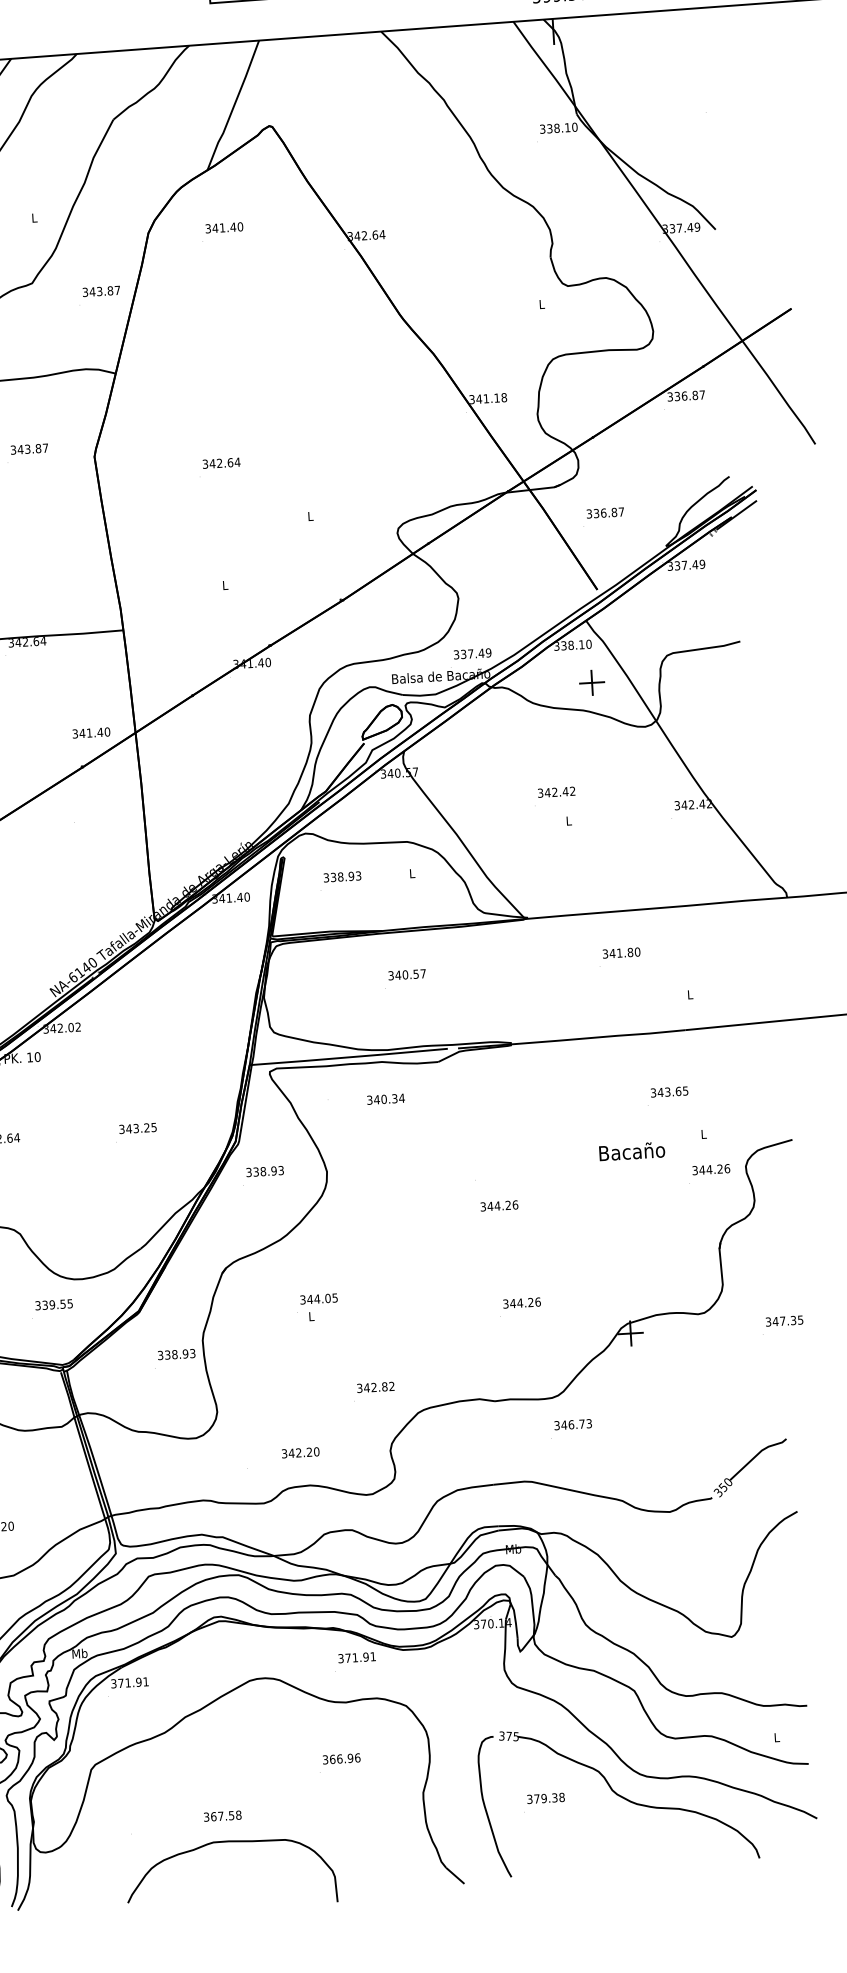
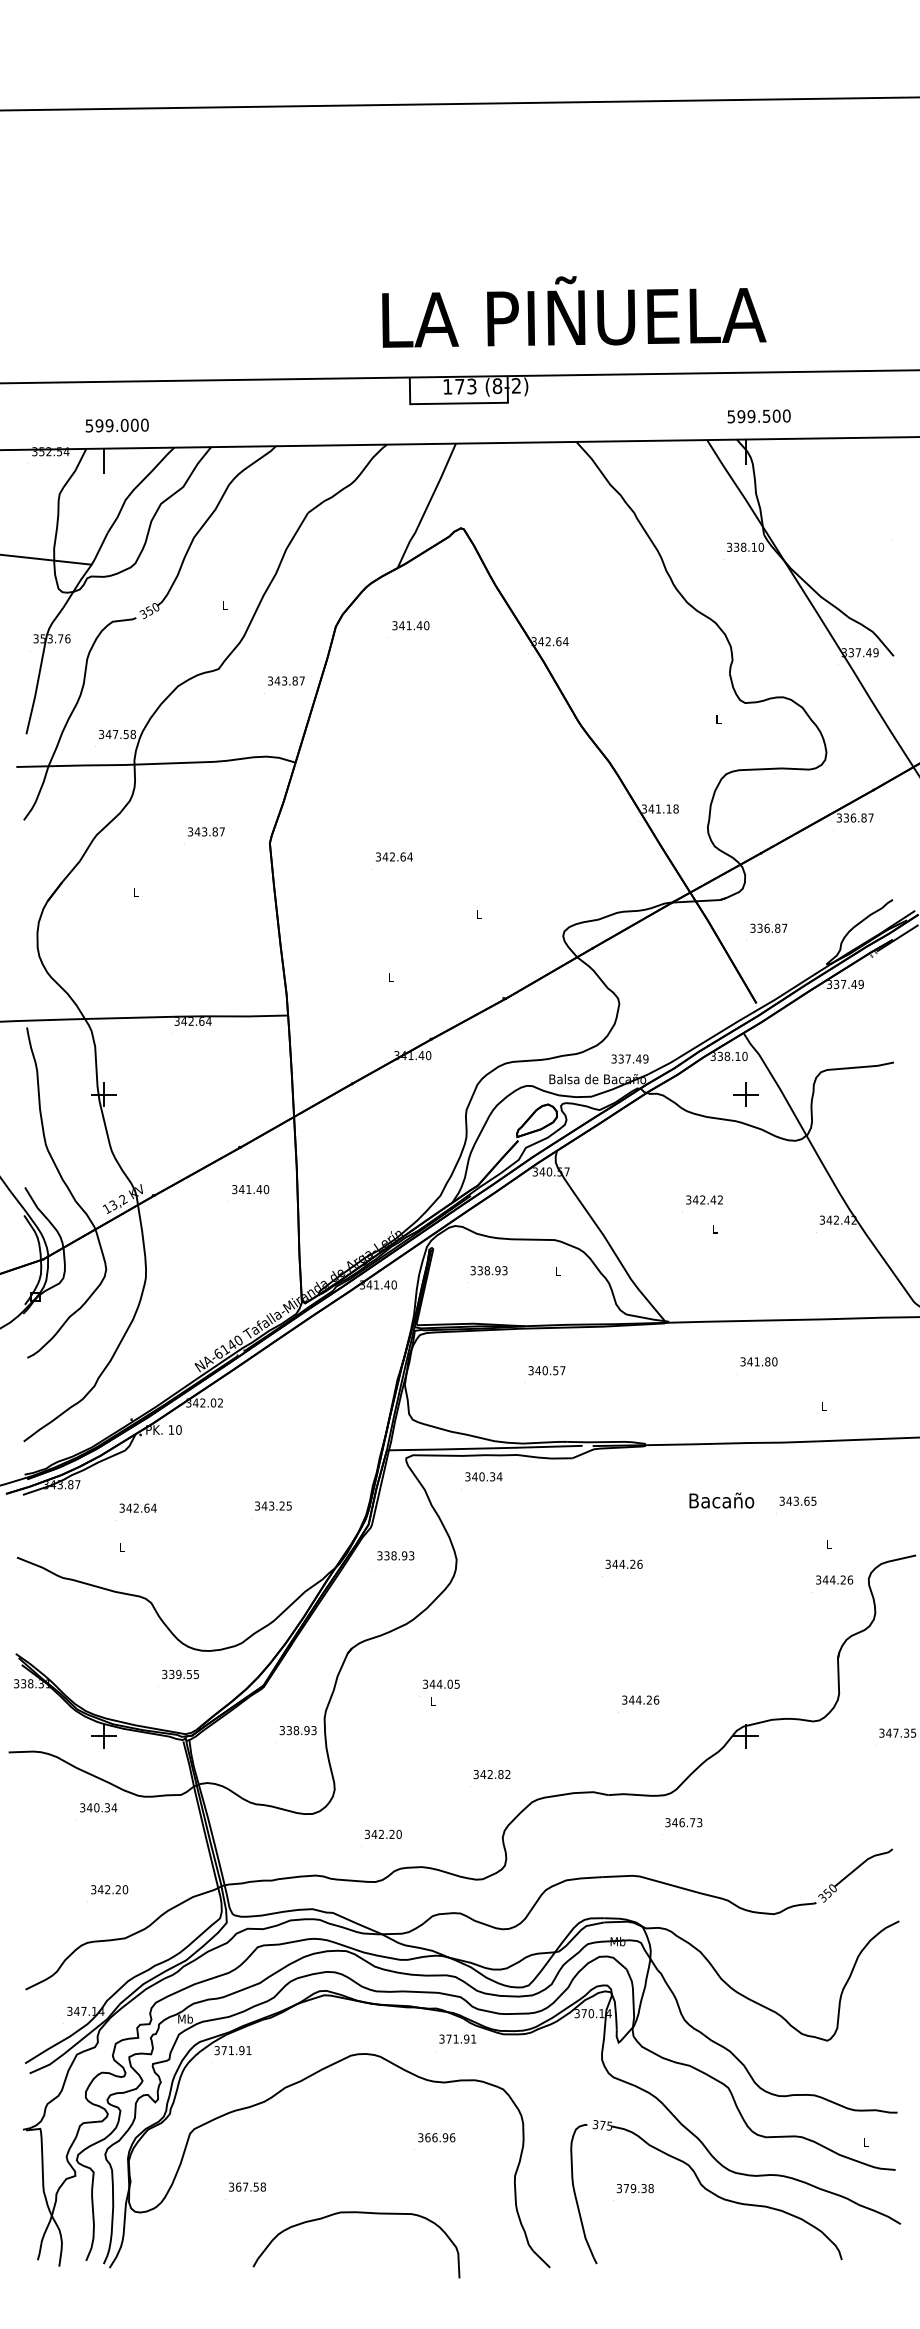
text: (91, 732) -> (250, 1189), moved
text: (385, 1098) -> (483, 1476), moved
text: (631, 1151) -> (721, 1500), moved
text: (498, 1205) -> (623, 1563), moved
text: (299, 1451) -> (382, 1833), moved
text: (222, 1815) -> (247, 2186), moved
curve: (229, 1842) -> (356, 2213), moved

